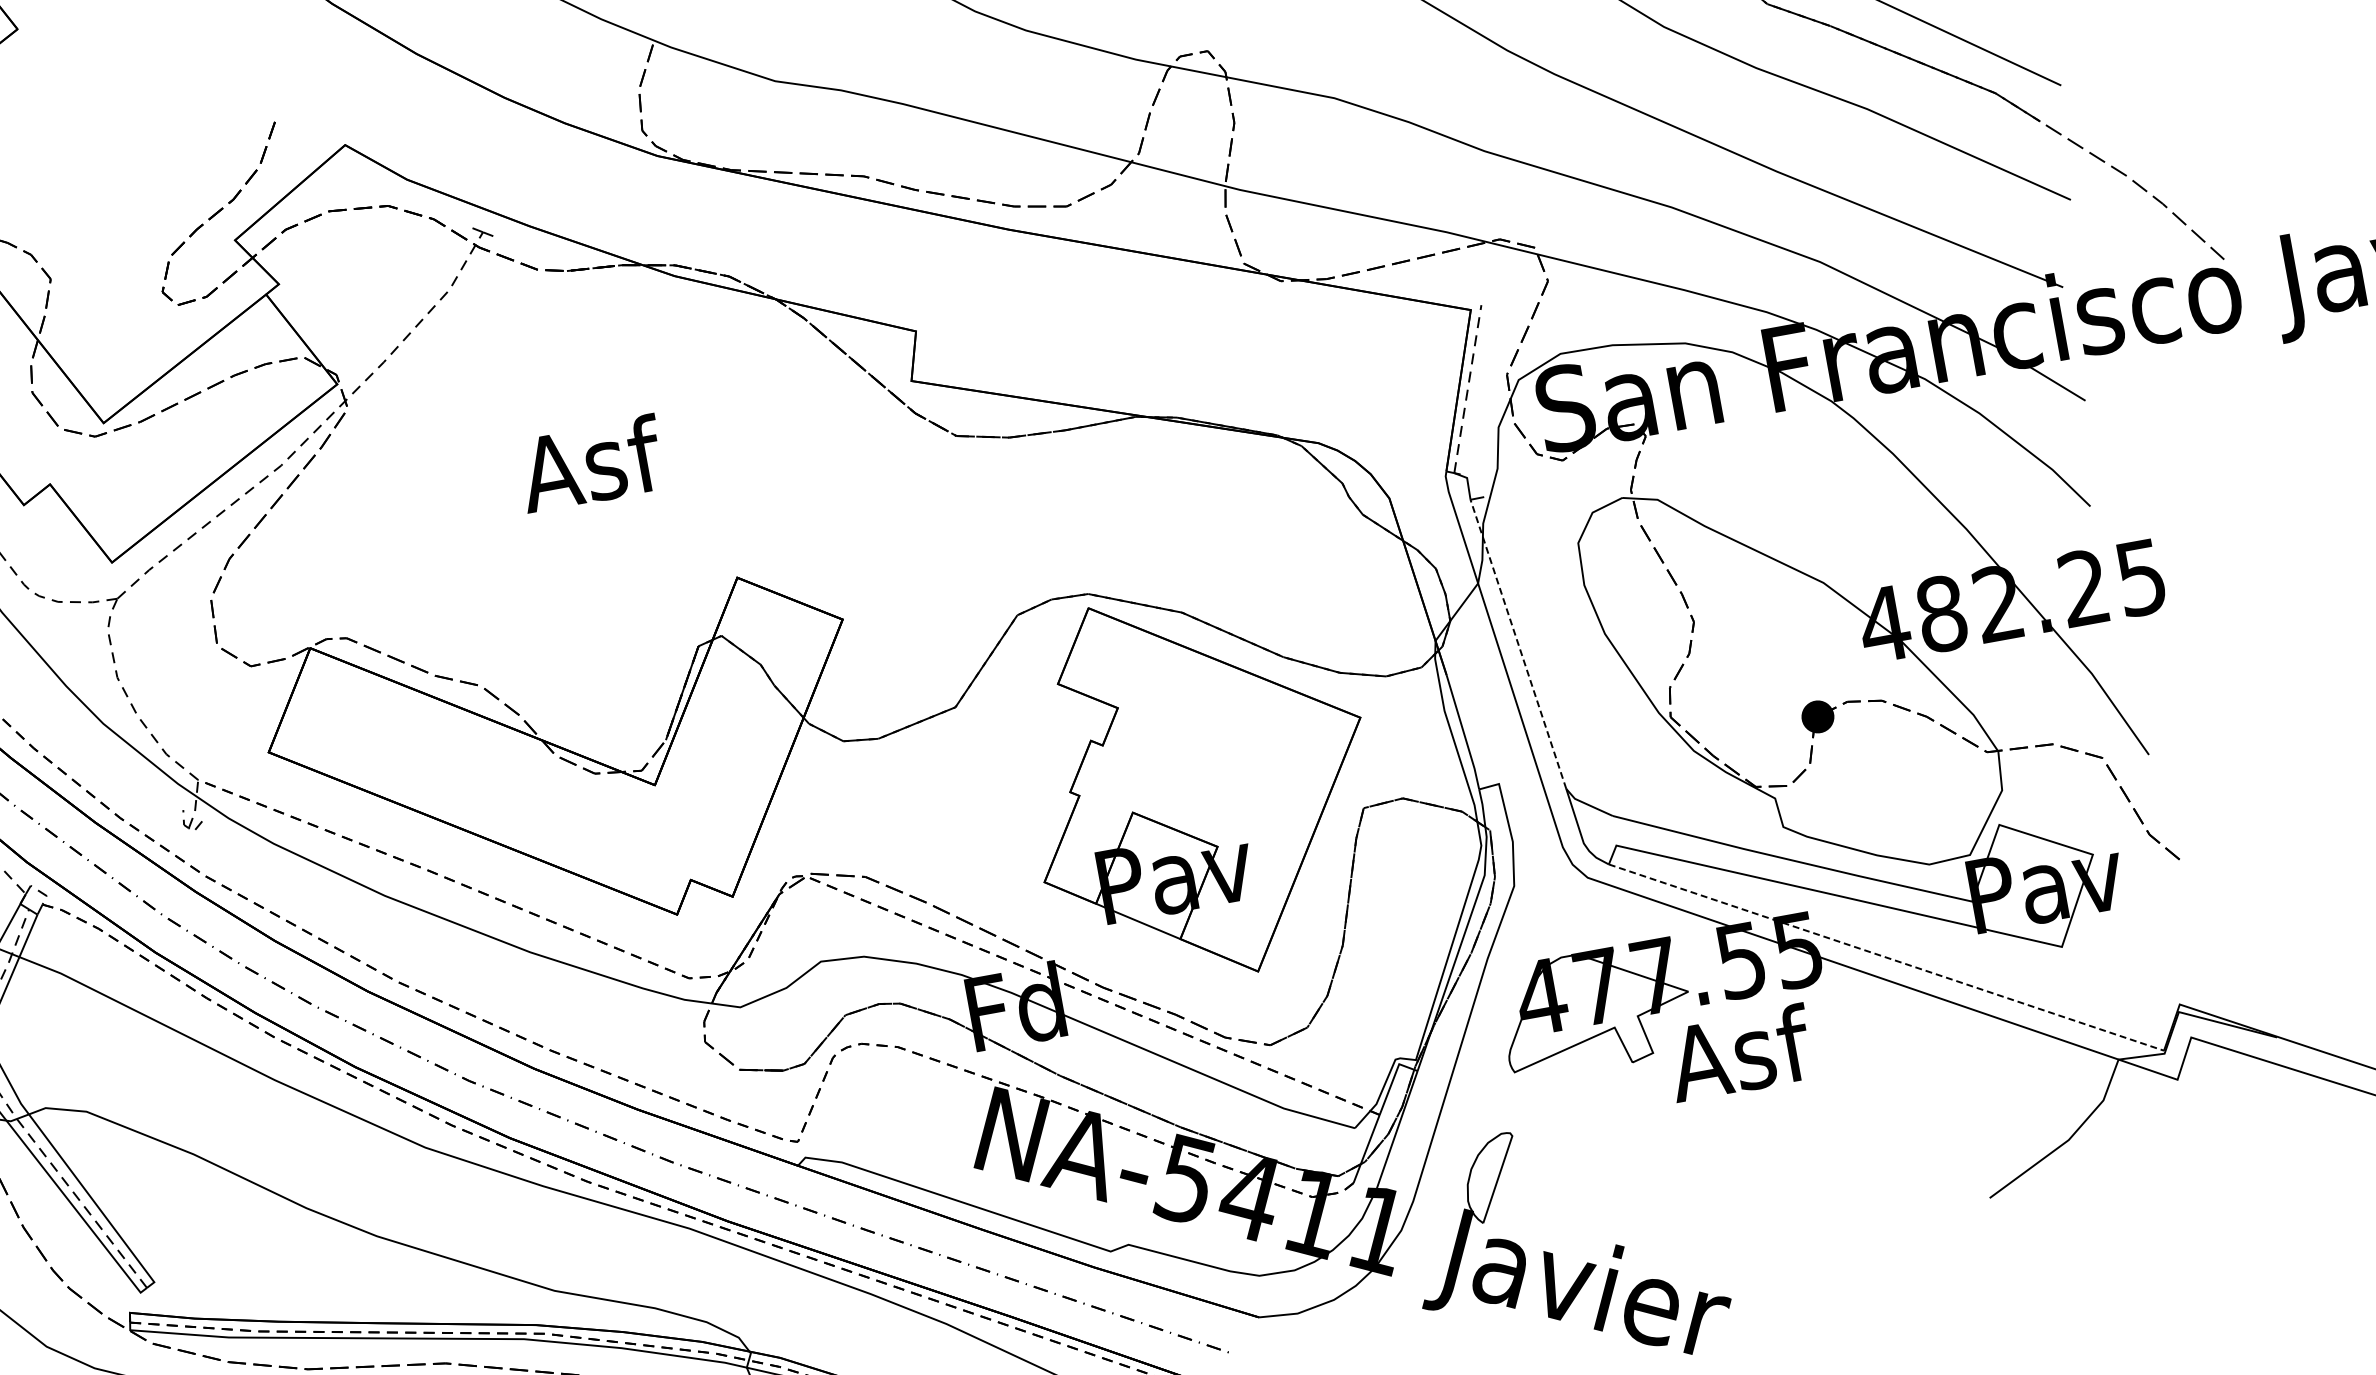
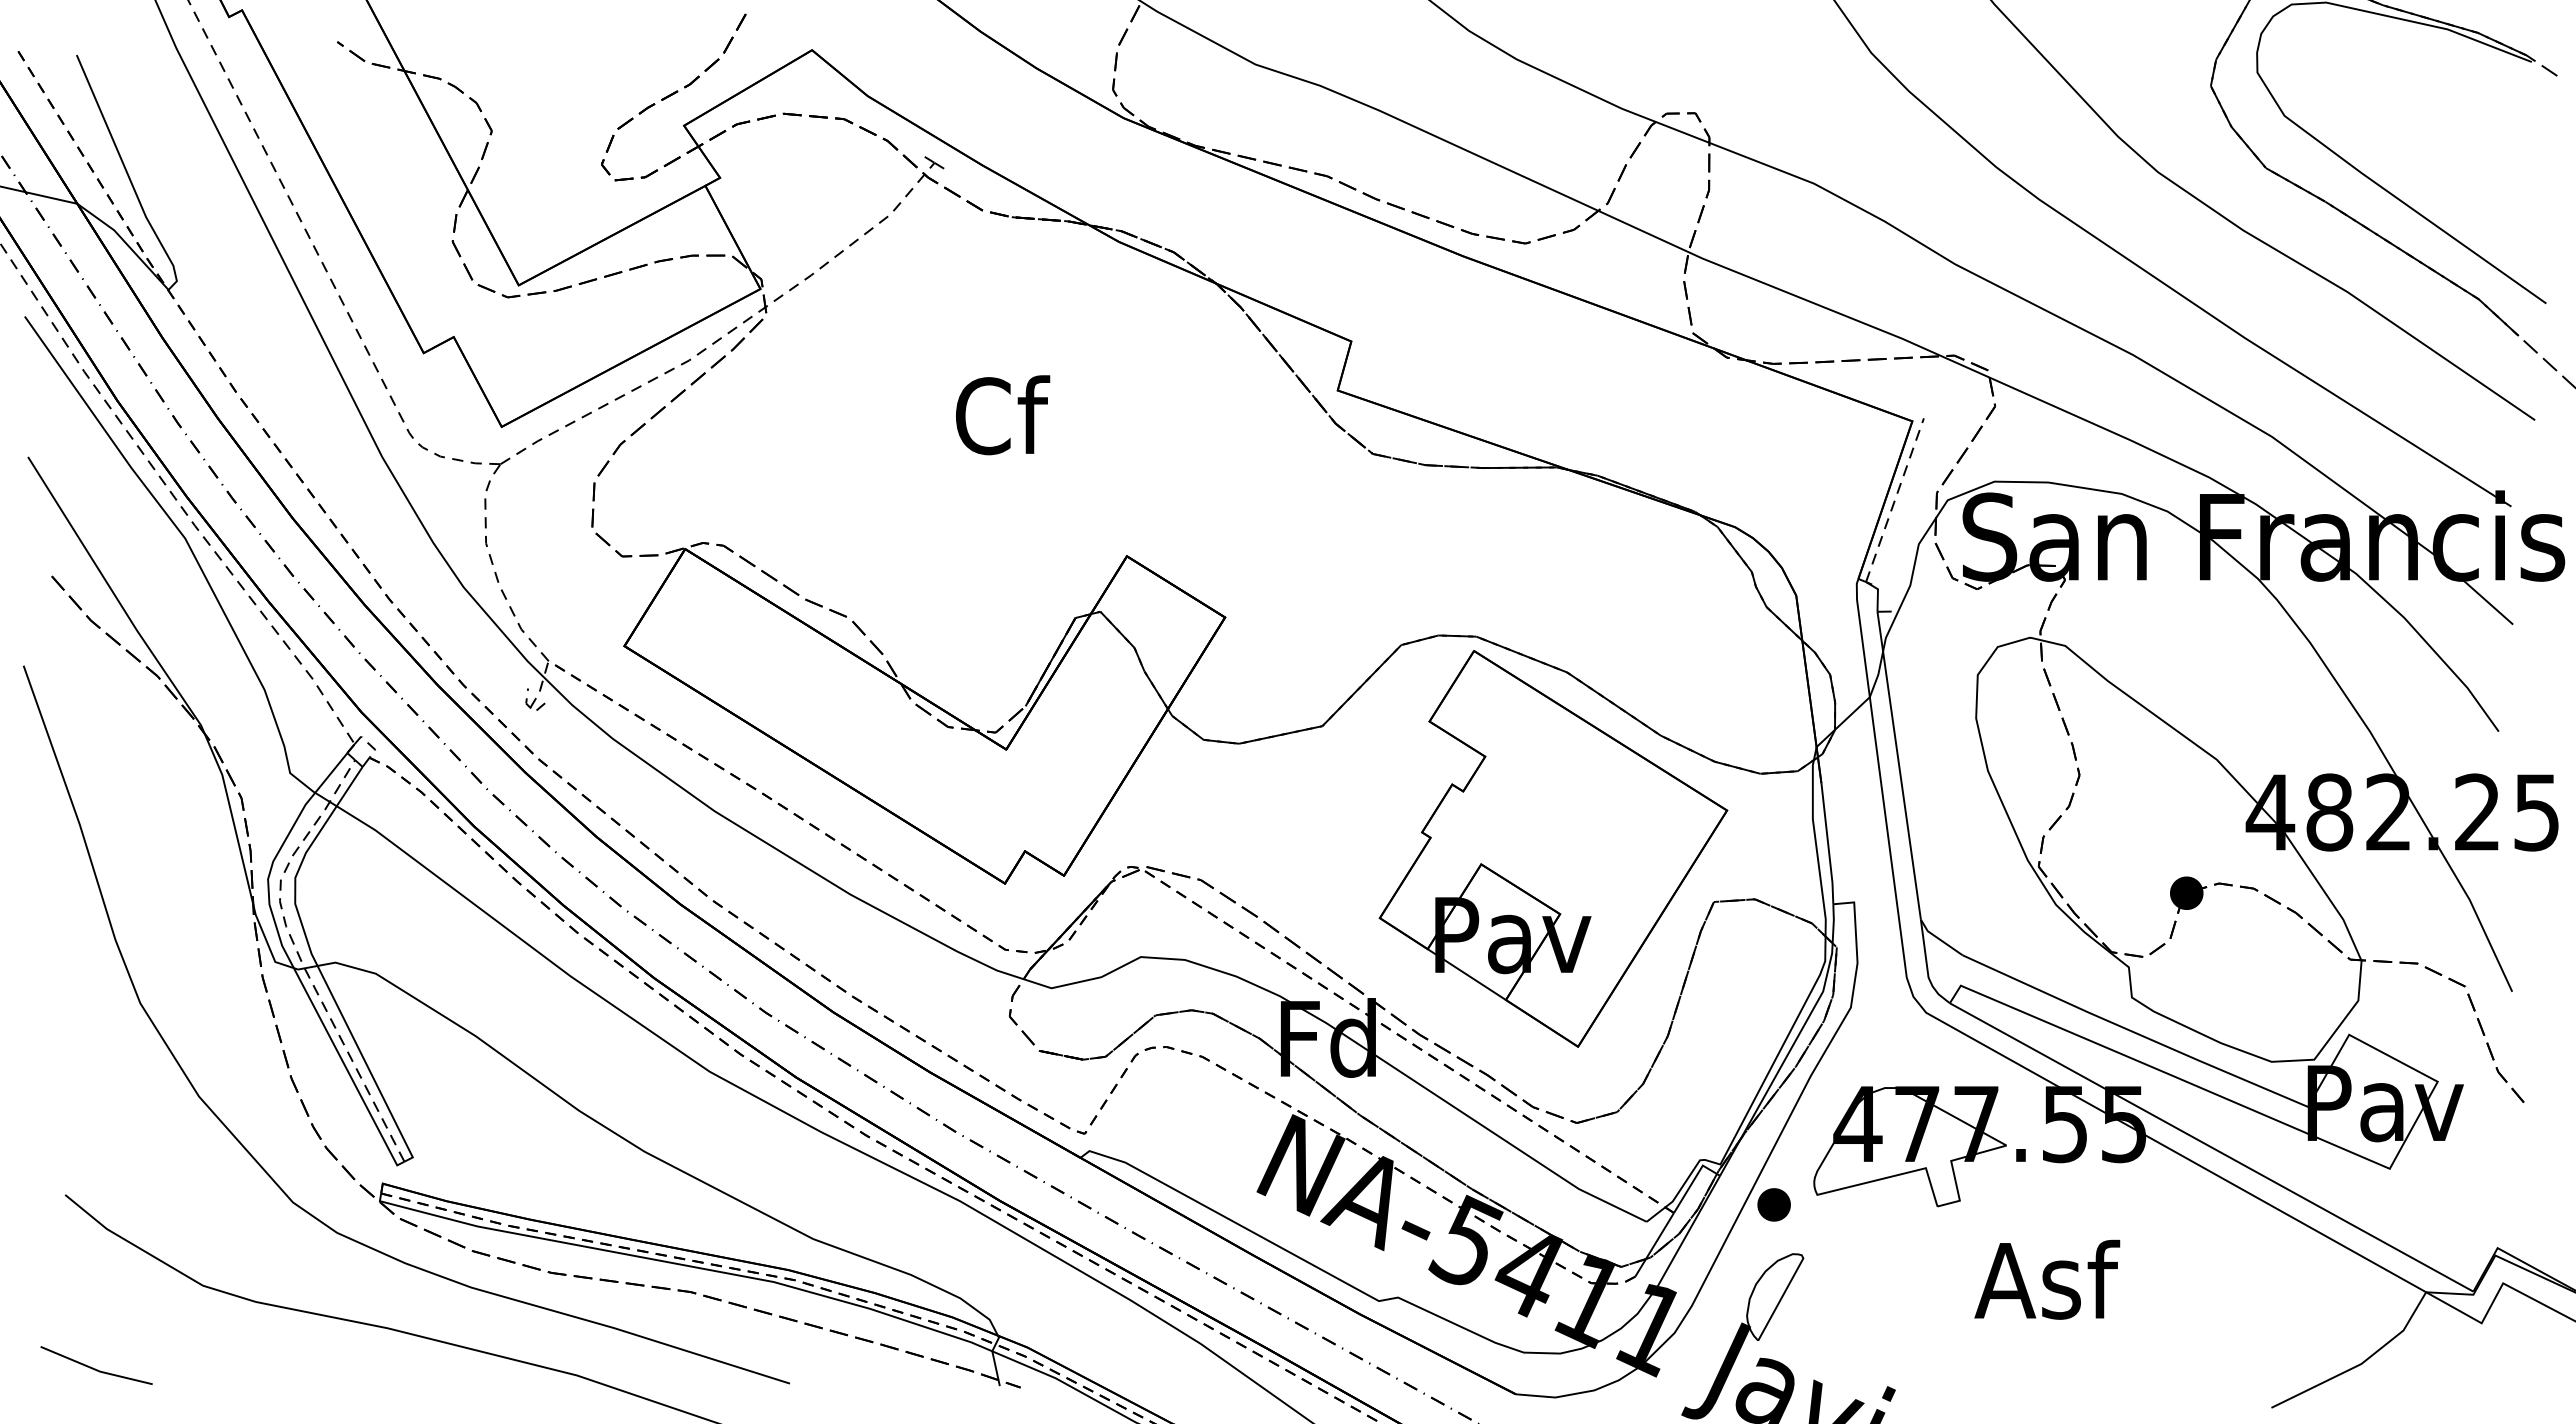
text: (590, 464) -> (1000, 415), Asf -> Cf
line: (1518, 644) -> (1899, 765), dashed -> solid
line: (1886, 957) -> (2211, 1147), dashed -> solid
text: (1740, 1052) -> (2047, 1279), moved
part: (1474, 1089) -> (1773, 1204), added

